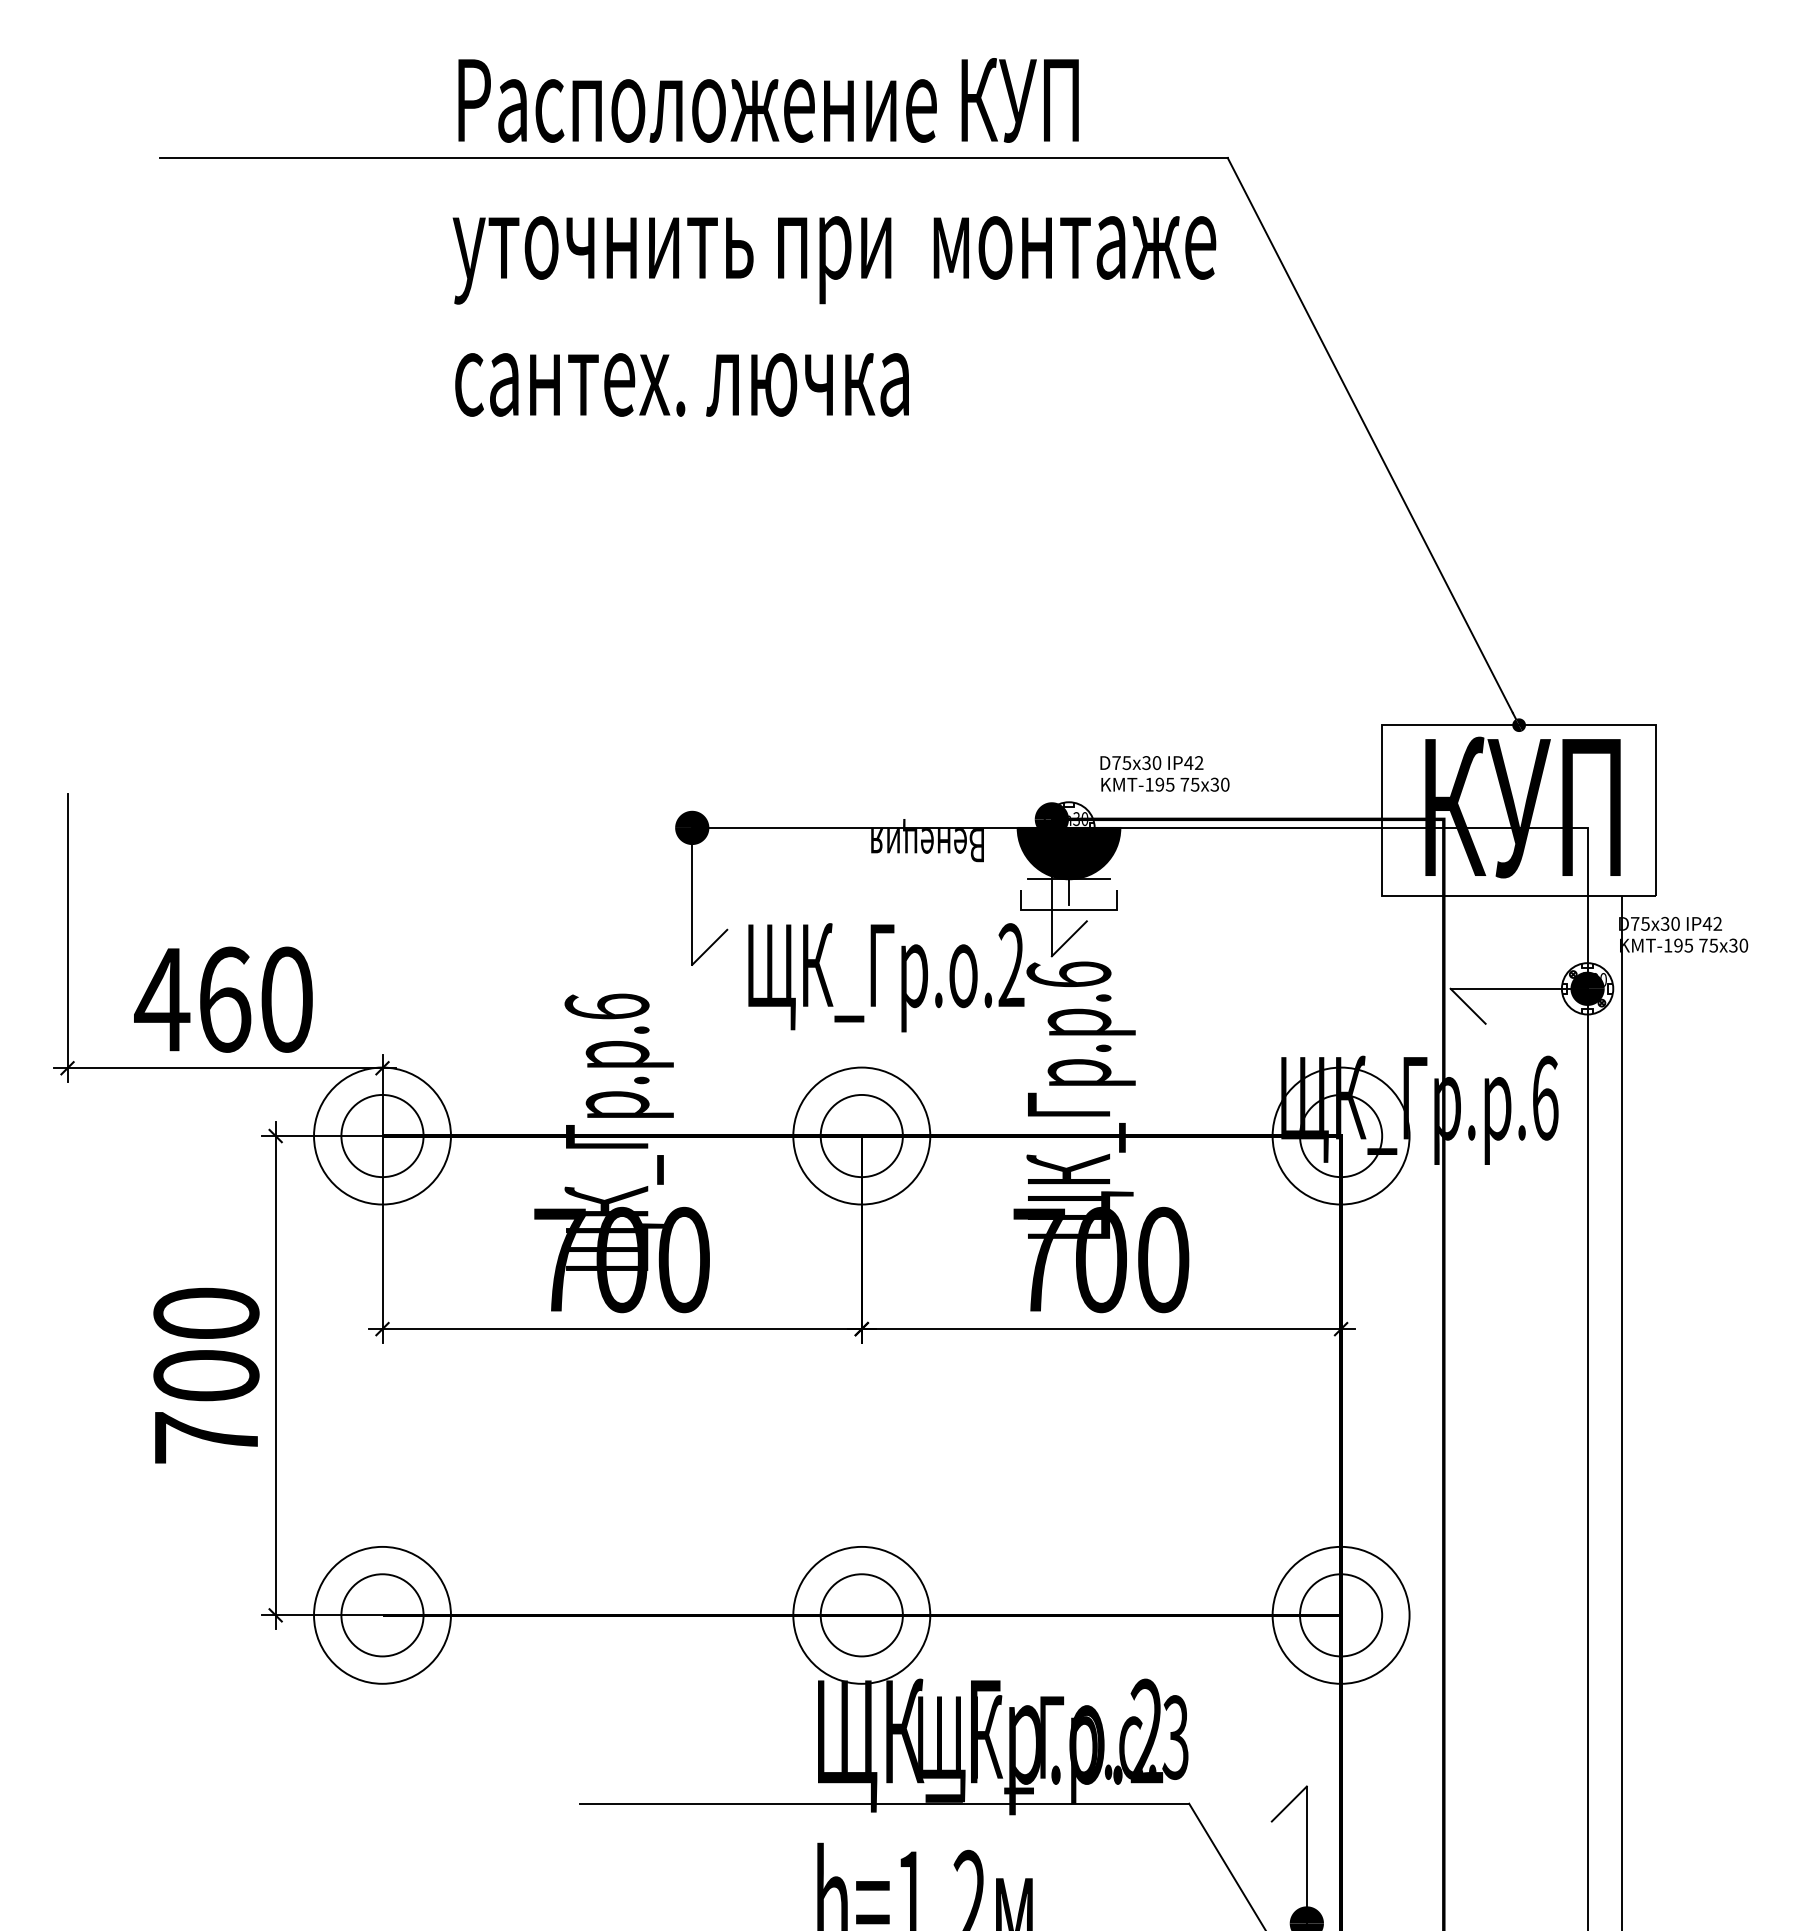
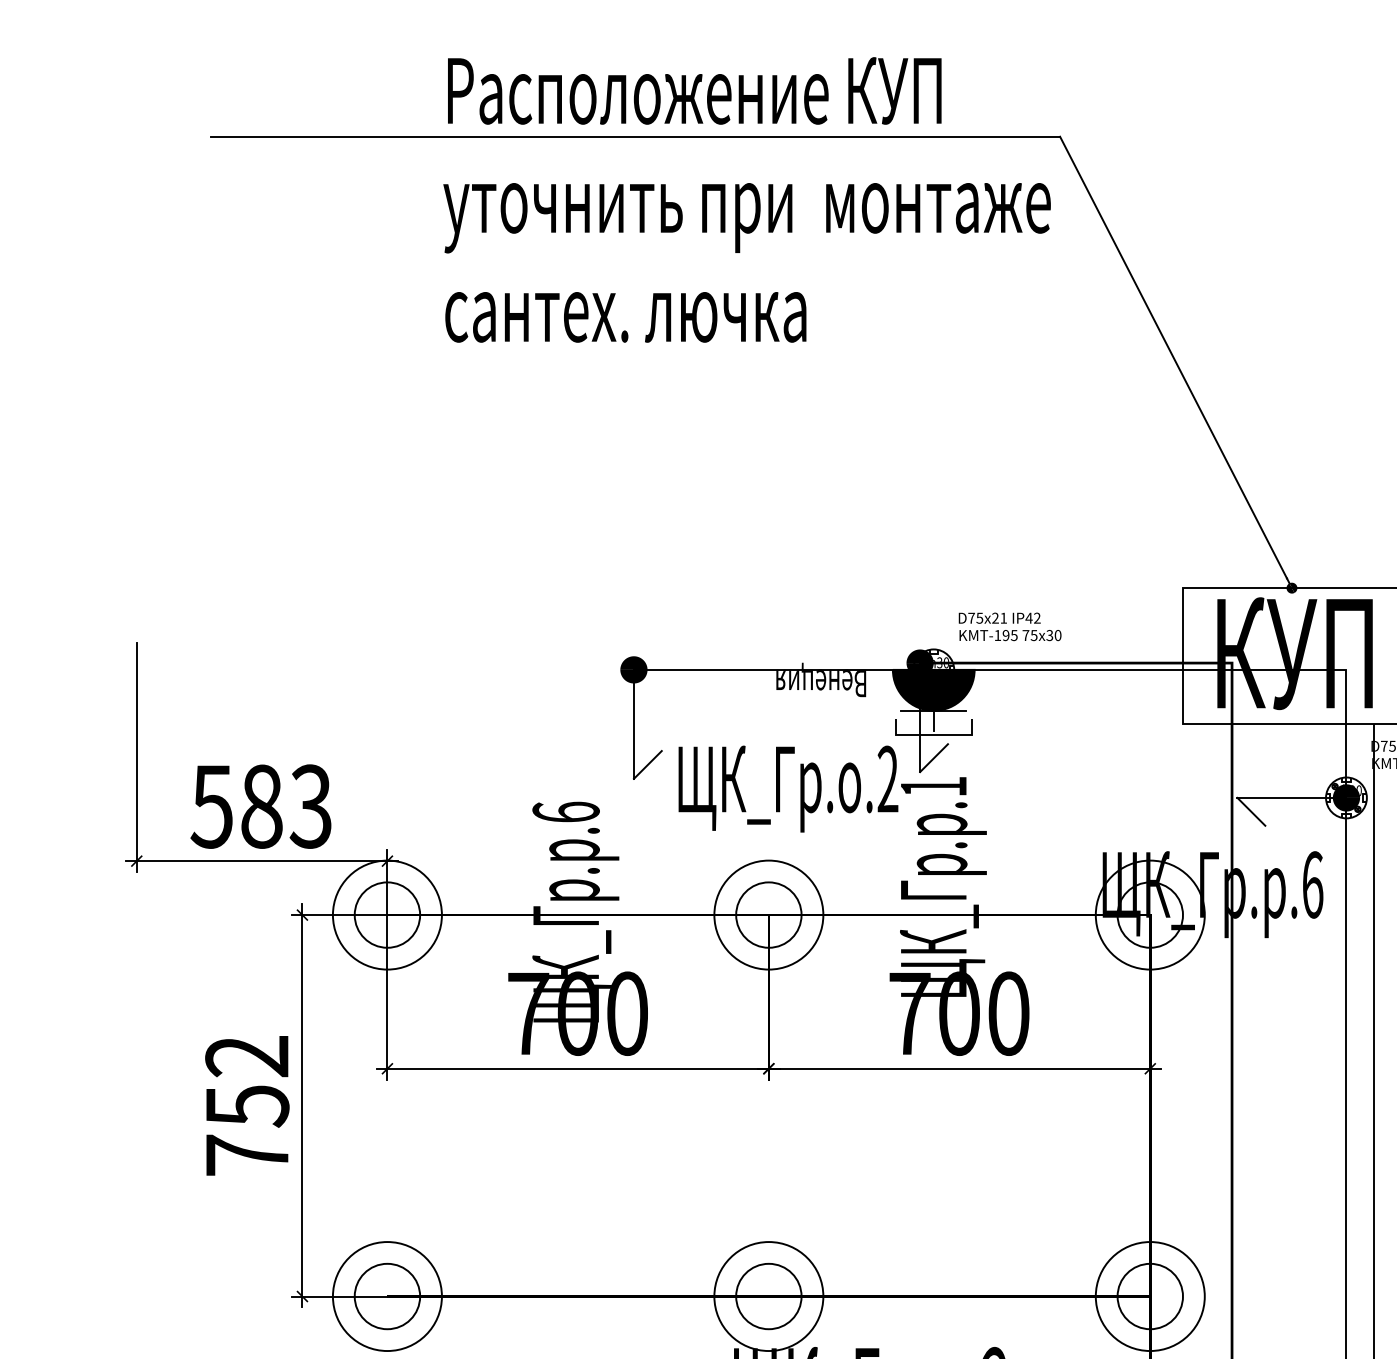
text: (1151, 763) -> (999, 618), 30 -> 21
text: (1068, 974) -> (933, 786), .6 -> .1
text: (223, 999) -> (260, 806), 460 -> 583
text: (206, 1345) -> (247, 1081), 700 -> 752

